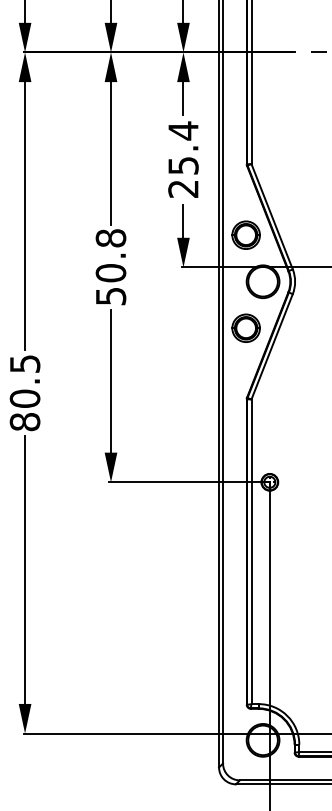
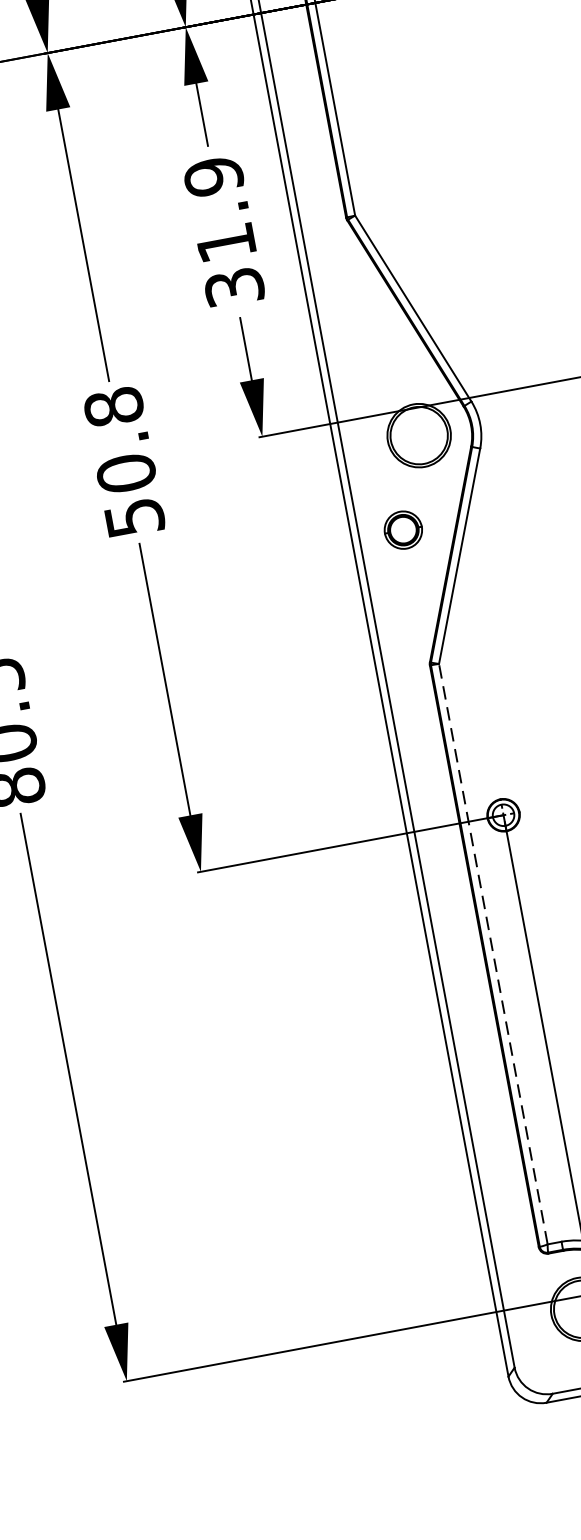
text: (183, 159) -> (223, 231), 25.4 -> 31.9
part: (245, 234) -> (368, 351), removed
part: (245, 327) -> (401, 529), size x0.7
line: (251, 551) -> (493, 953), solid -> dashed

